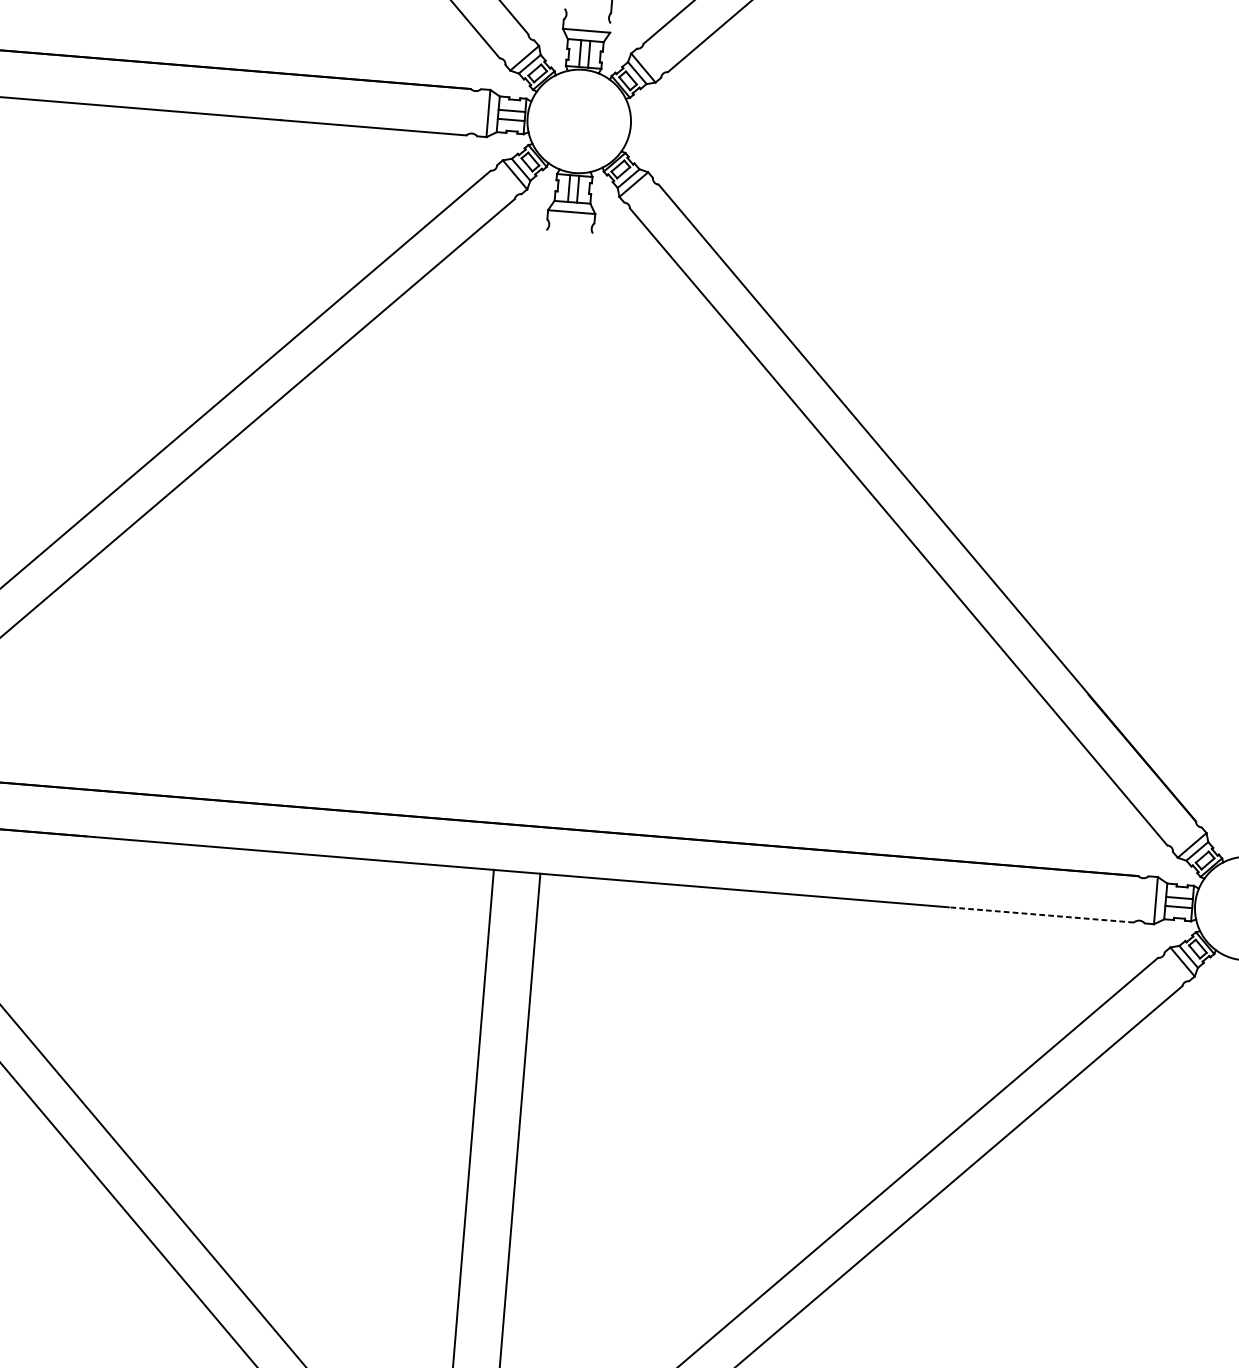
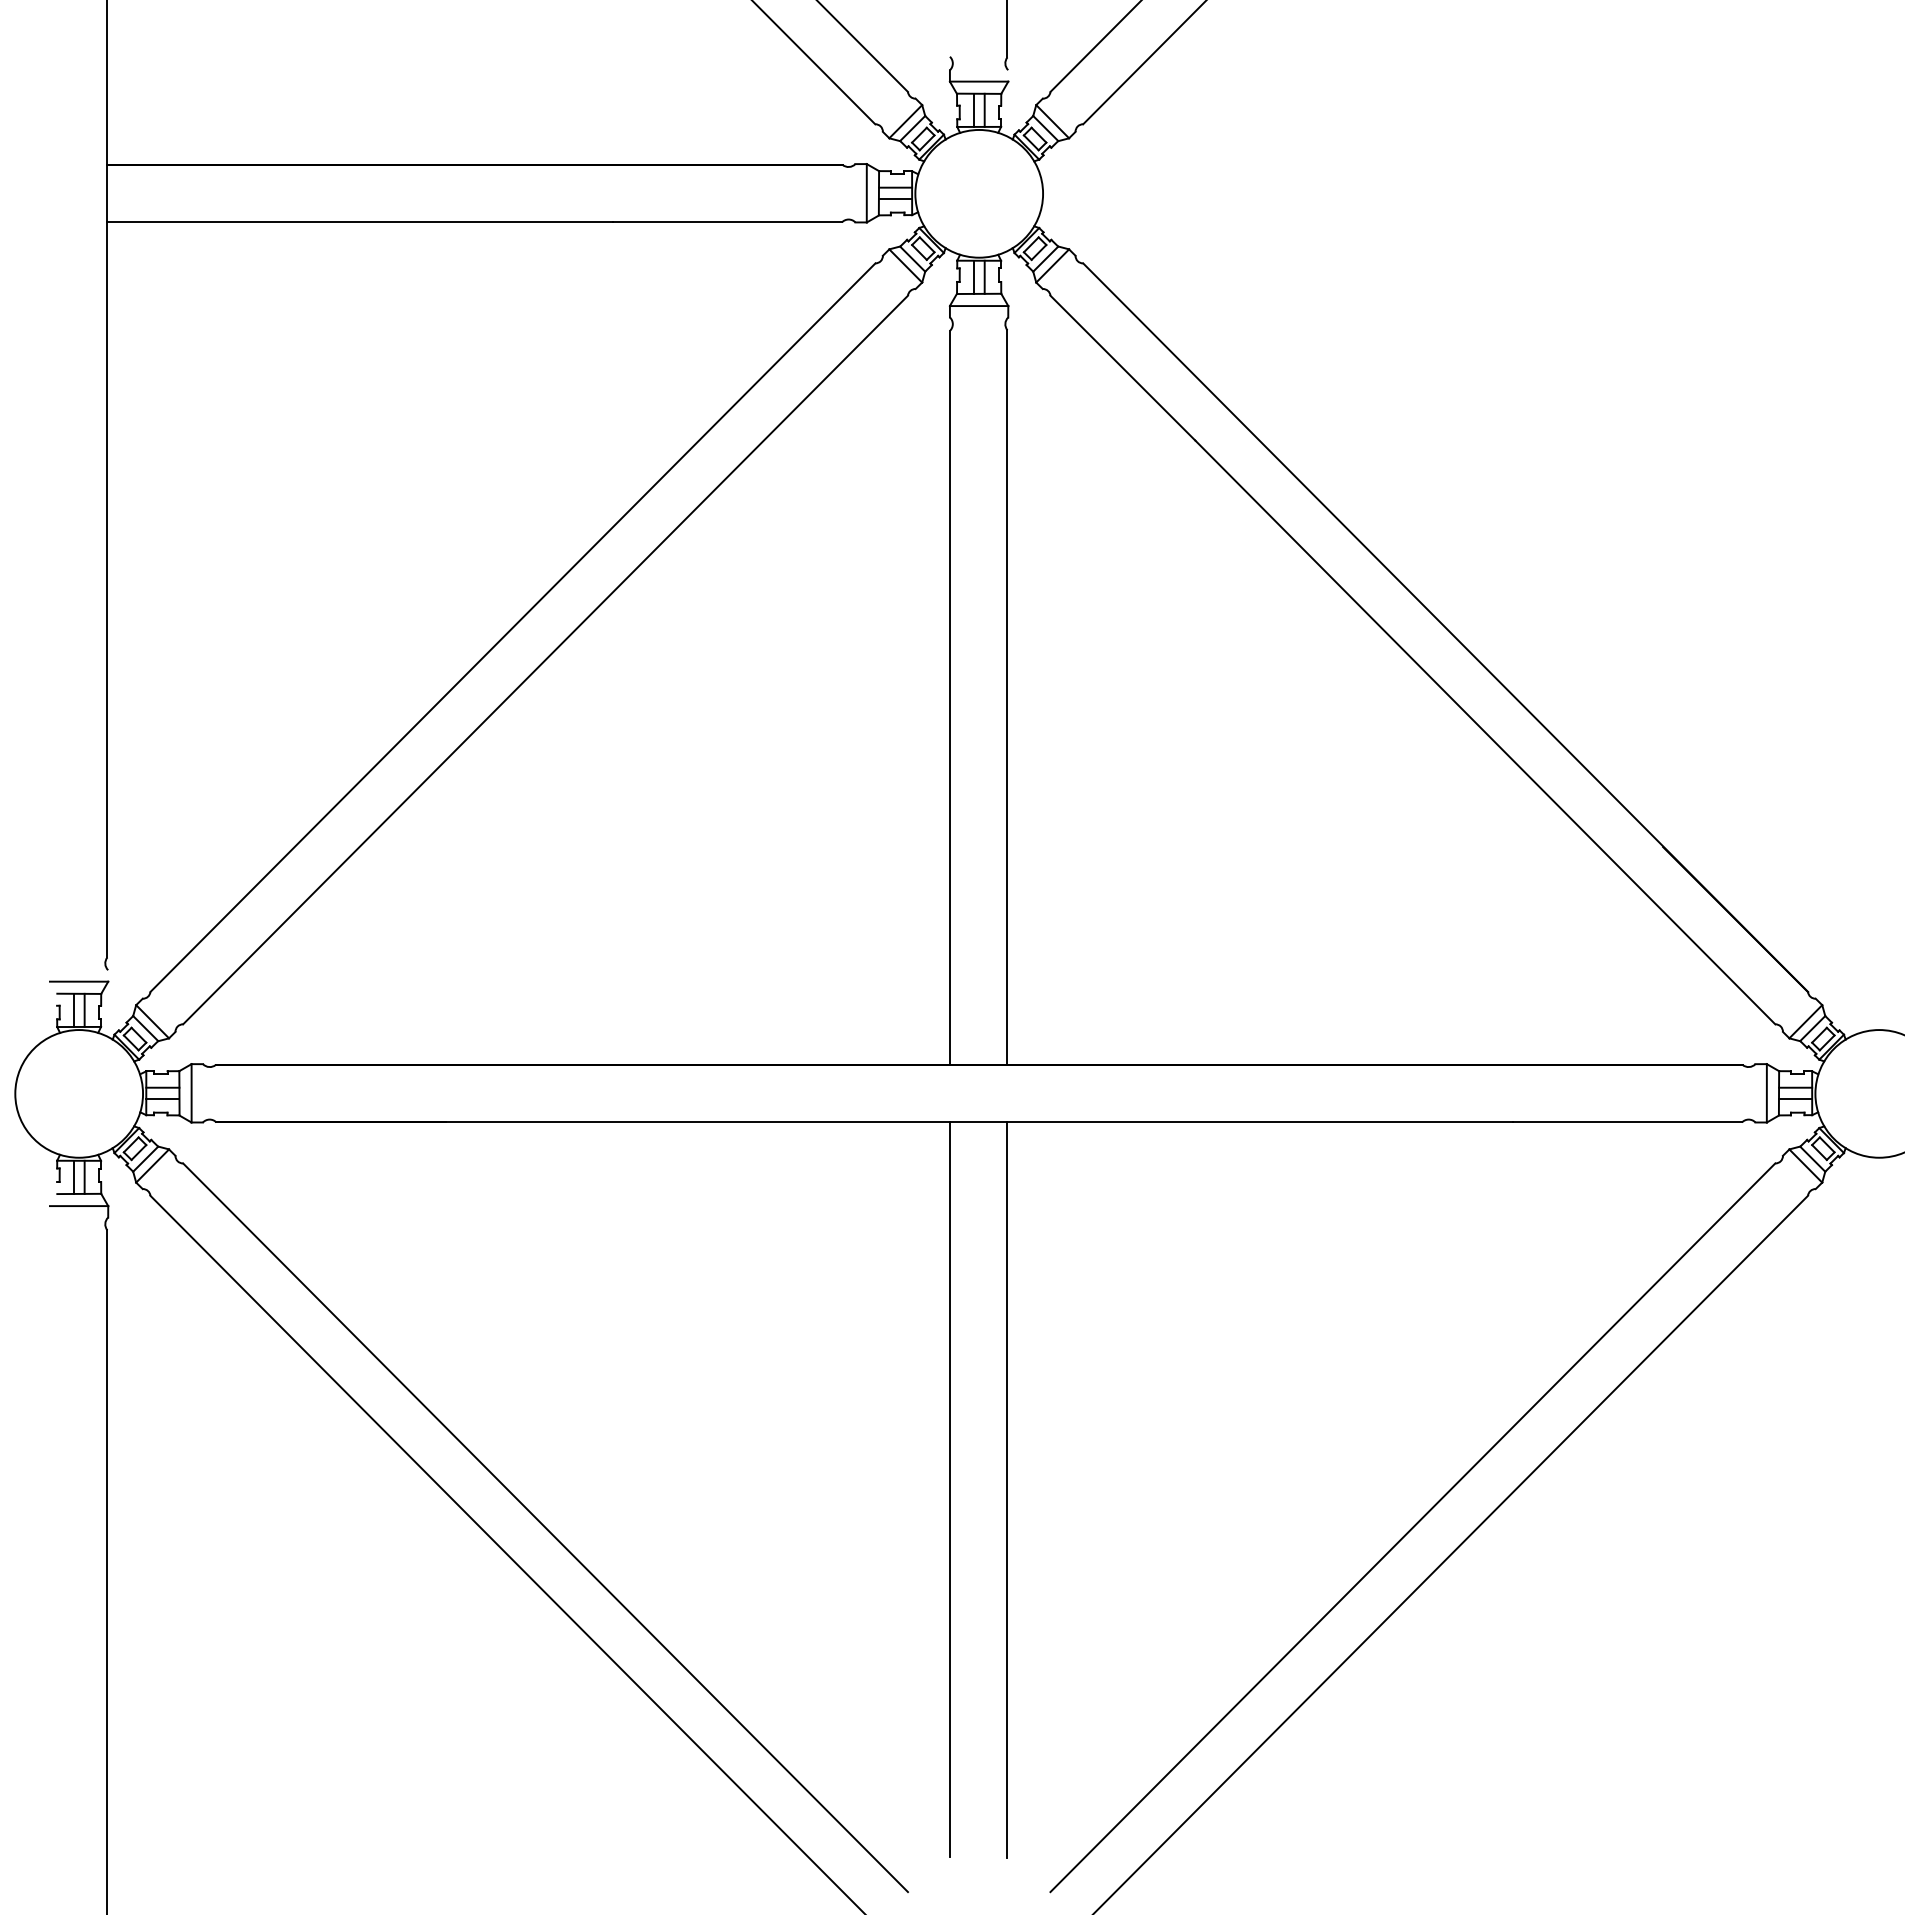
line: (521, 526) -> (949, 697), added
line: (568, 530) -> (1007, 697), added
line: (1041, 914) -> (1627, 1122), dashed -> solid

